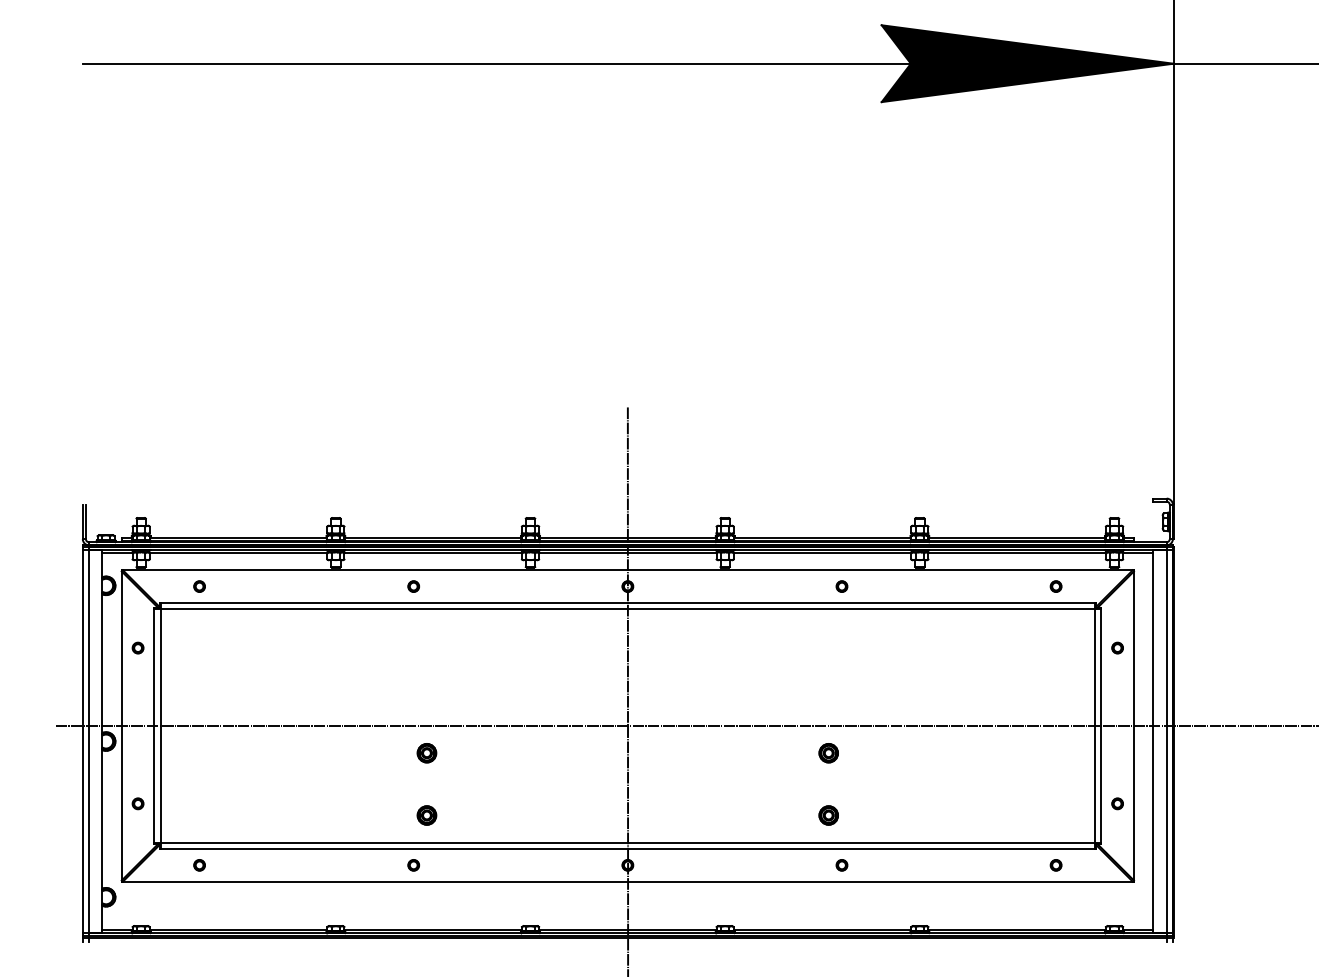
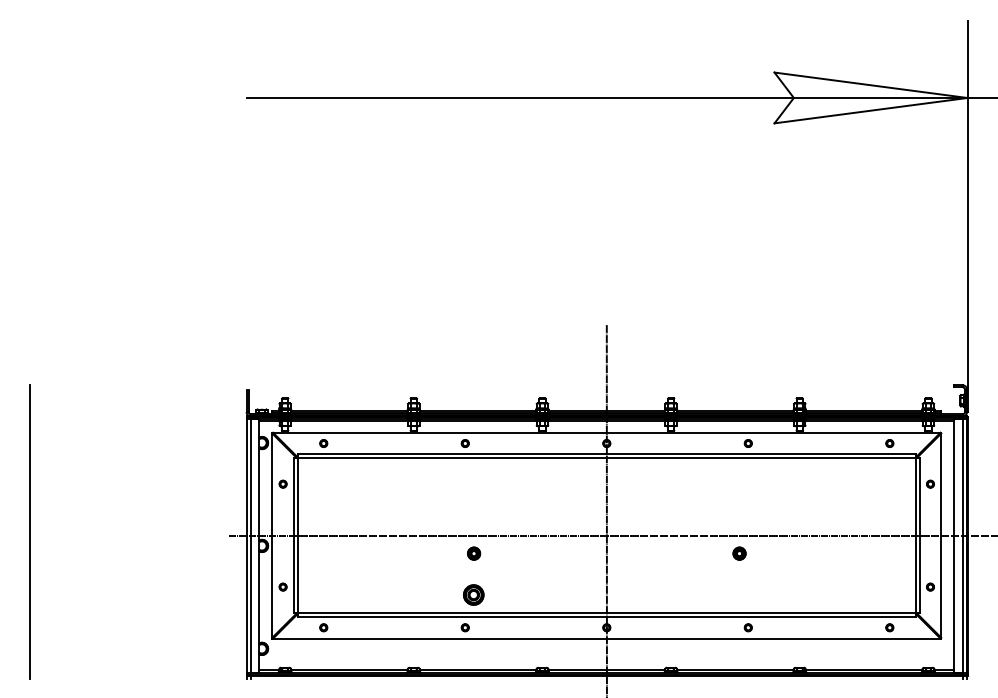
fill: (1026, 62) -> (870, 97), removed
part: (427, 814) -> (474, 594), size x1.6
part: (828, 814) -> (739, 594), removed

